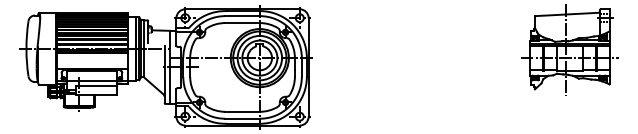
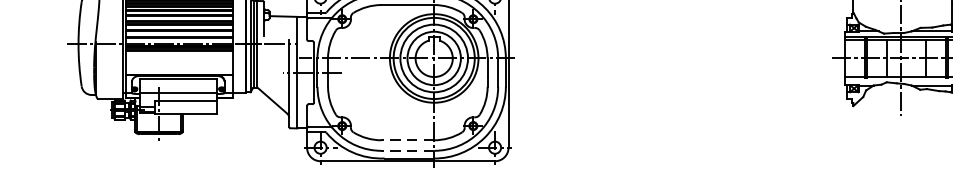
line: (242, 111) -> (407, 139), solid -> dashed
line: (242, 118) -> (407, 150), solid -> dashed

